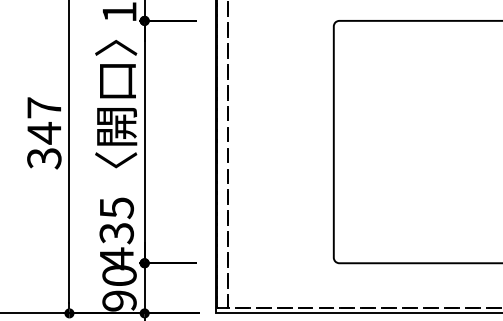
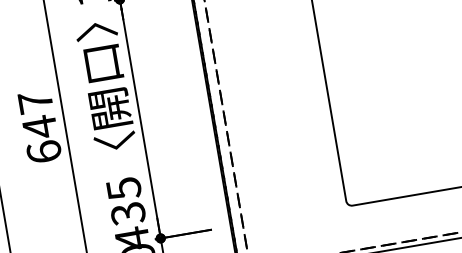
text: (44, 158) -> (44, 152), 347 -> 647

